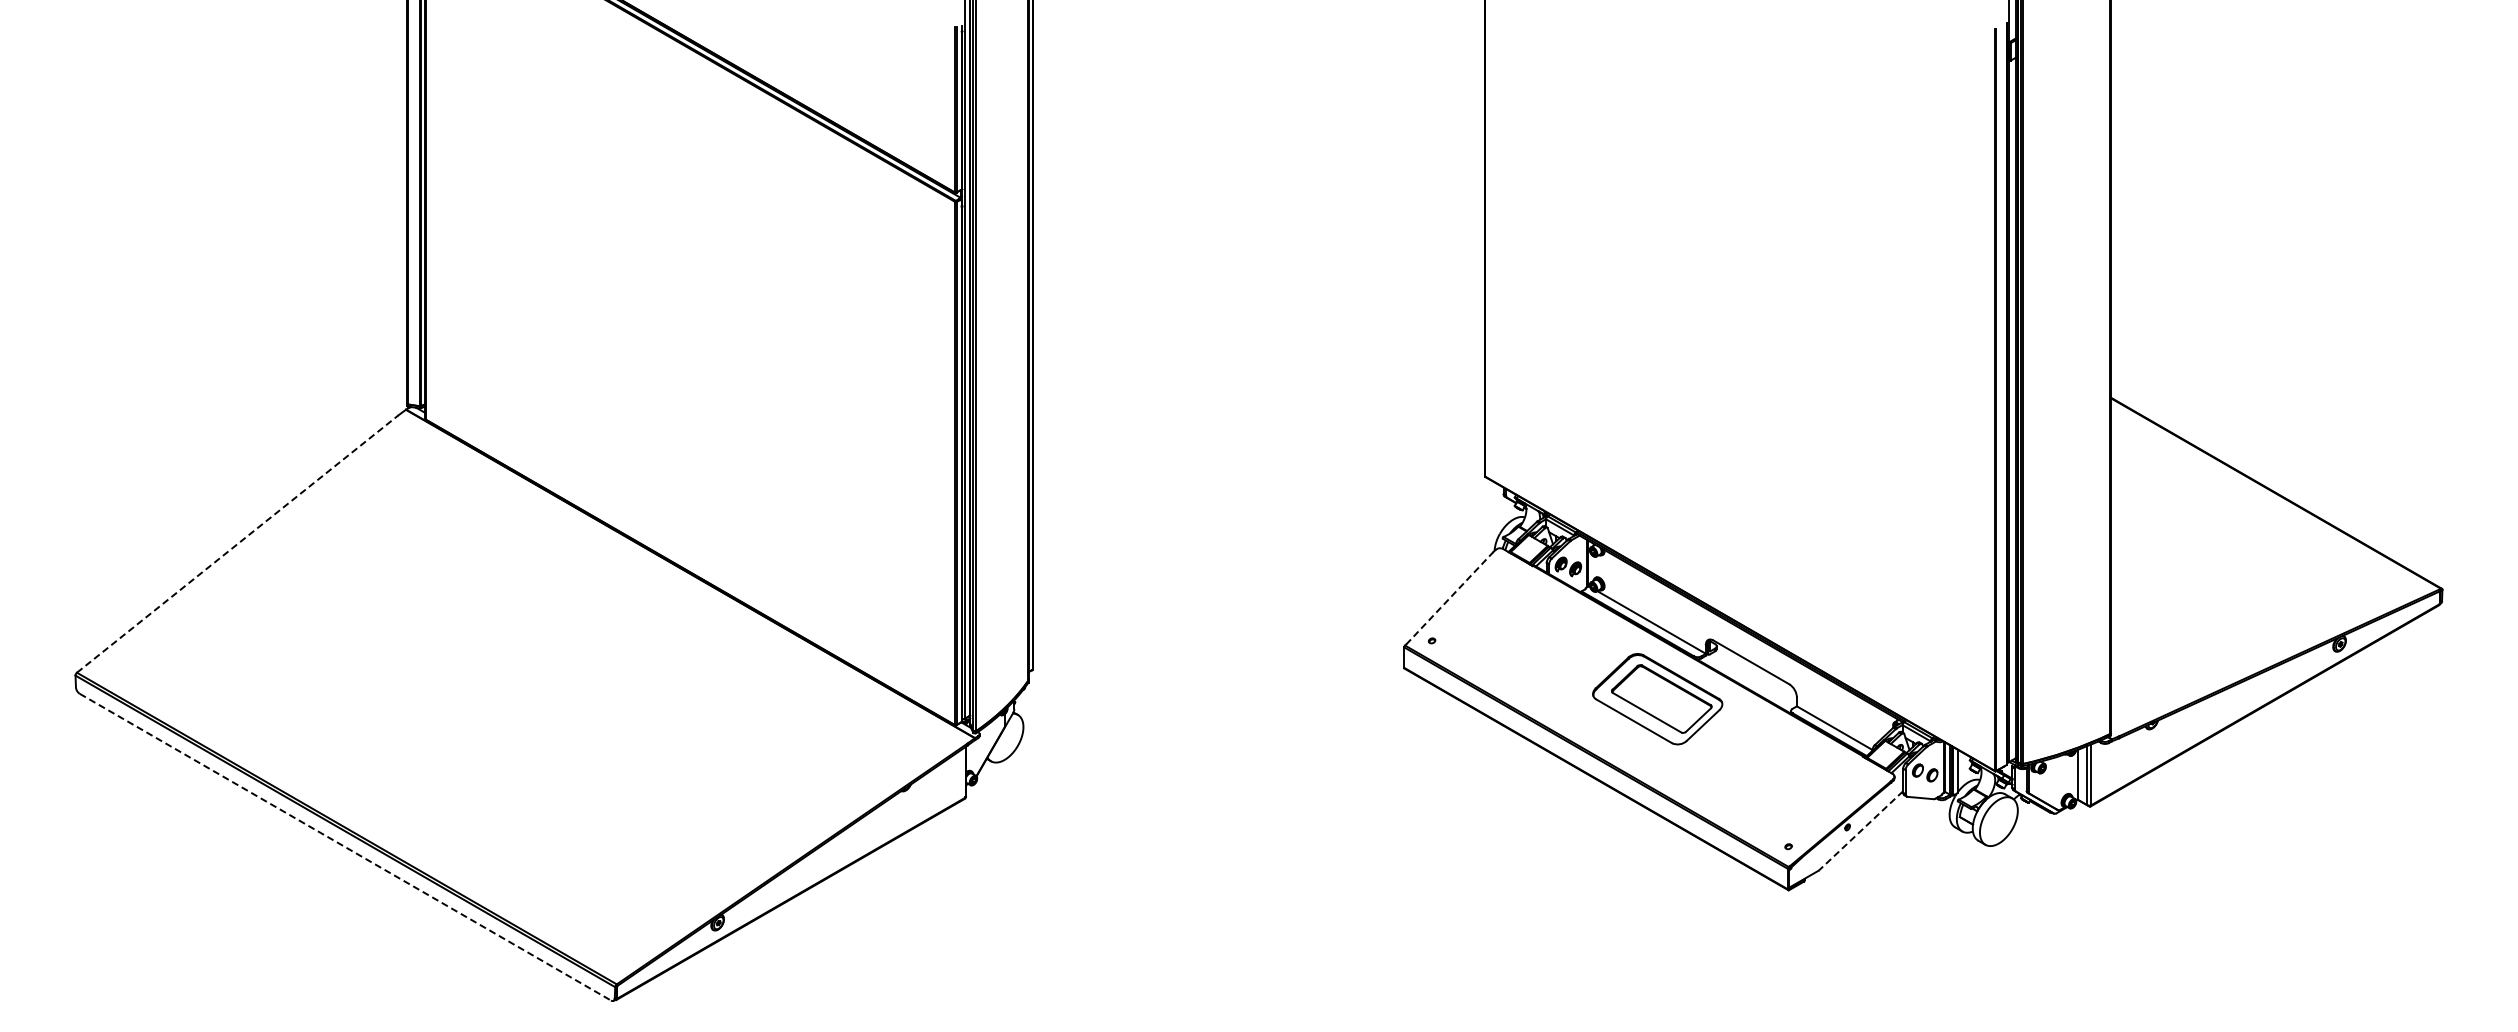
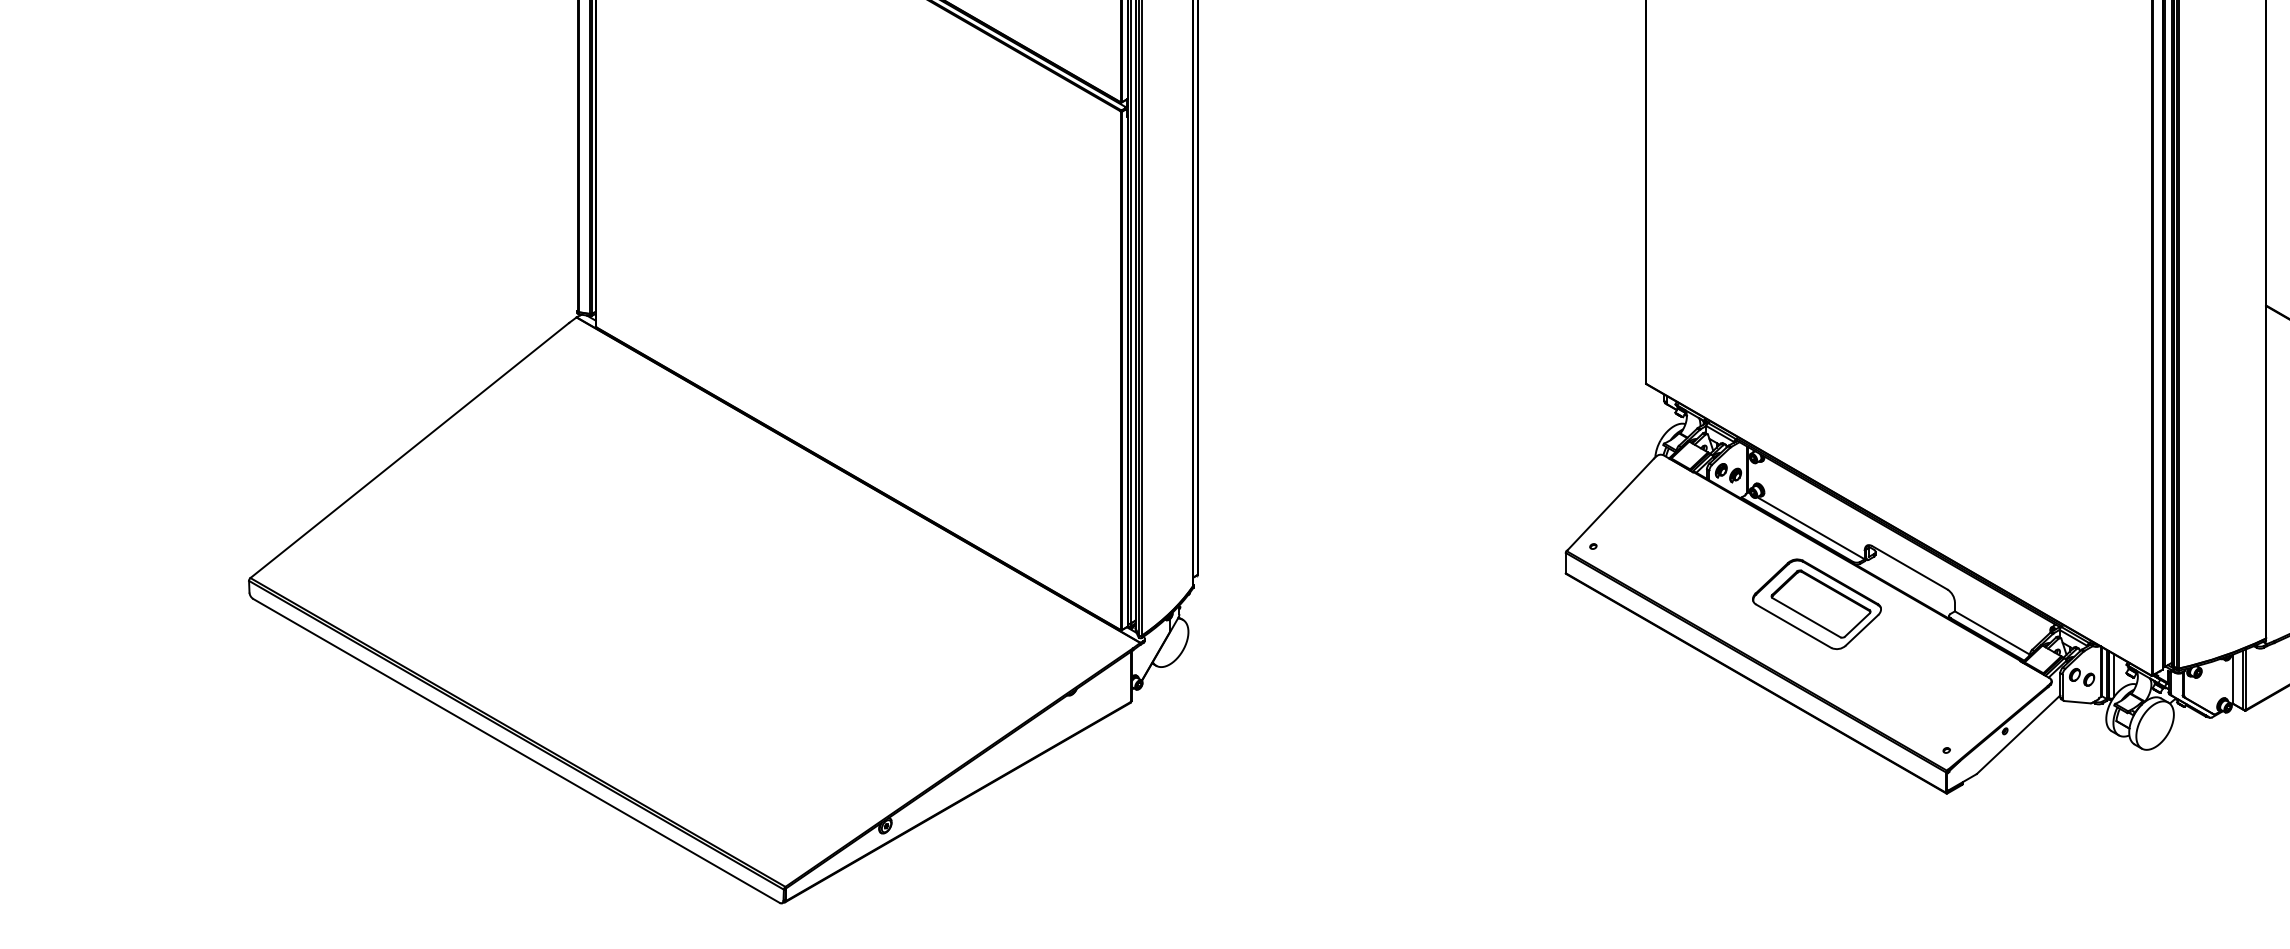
line: (237, 544) -> (409, 450), dashed -> solid
line: (1449, 598) -> (1610, 504), dashed -> solid
line: (1861, 830) -> (2018, 734), dashed -> solid
line: (345, 847) -> (516, 751), dashed -> solid

